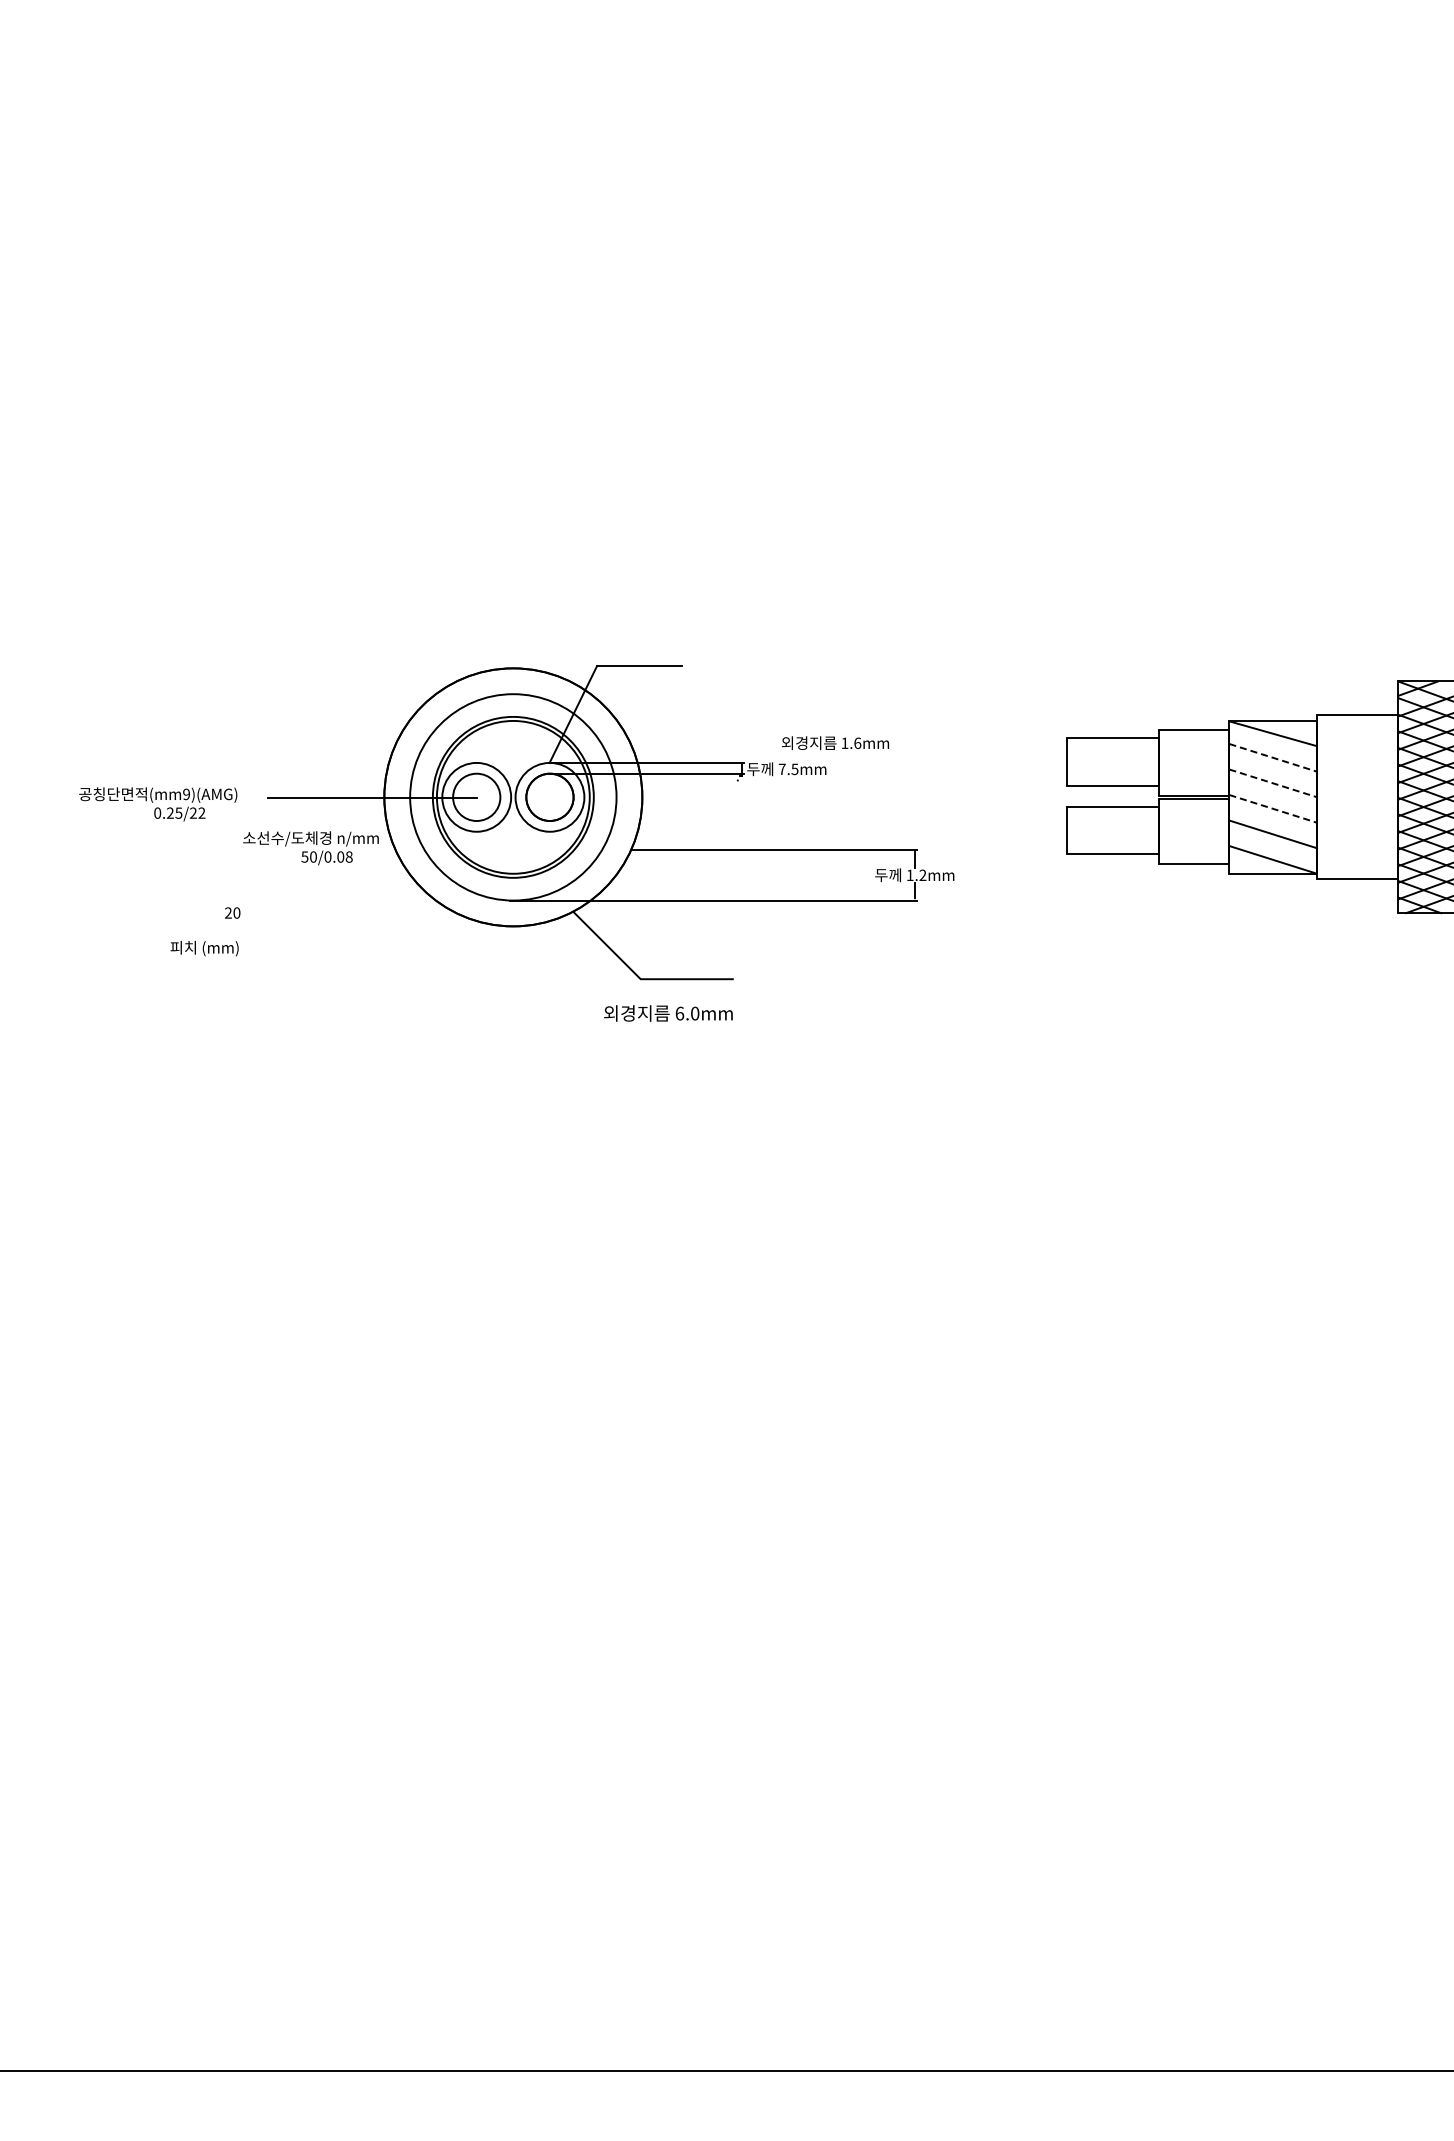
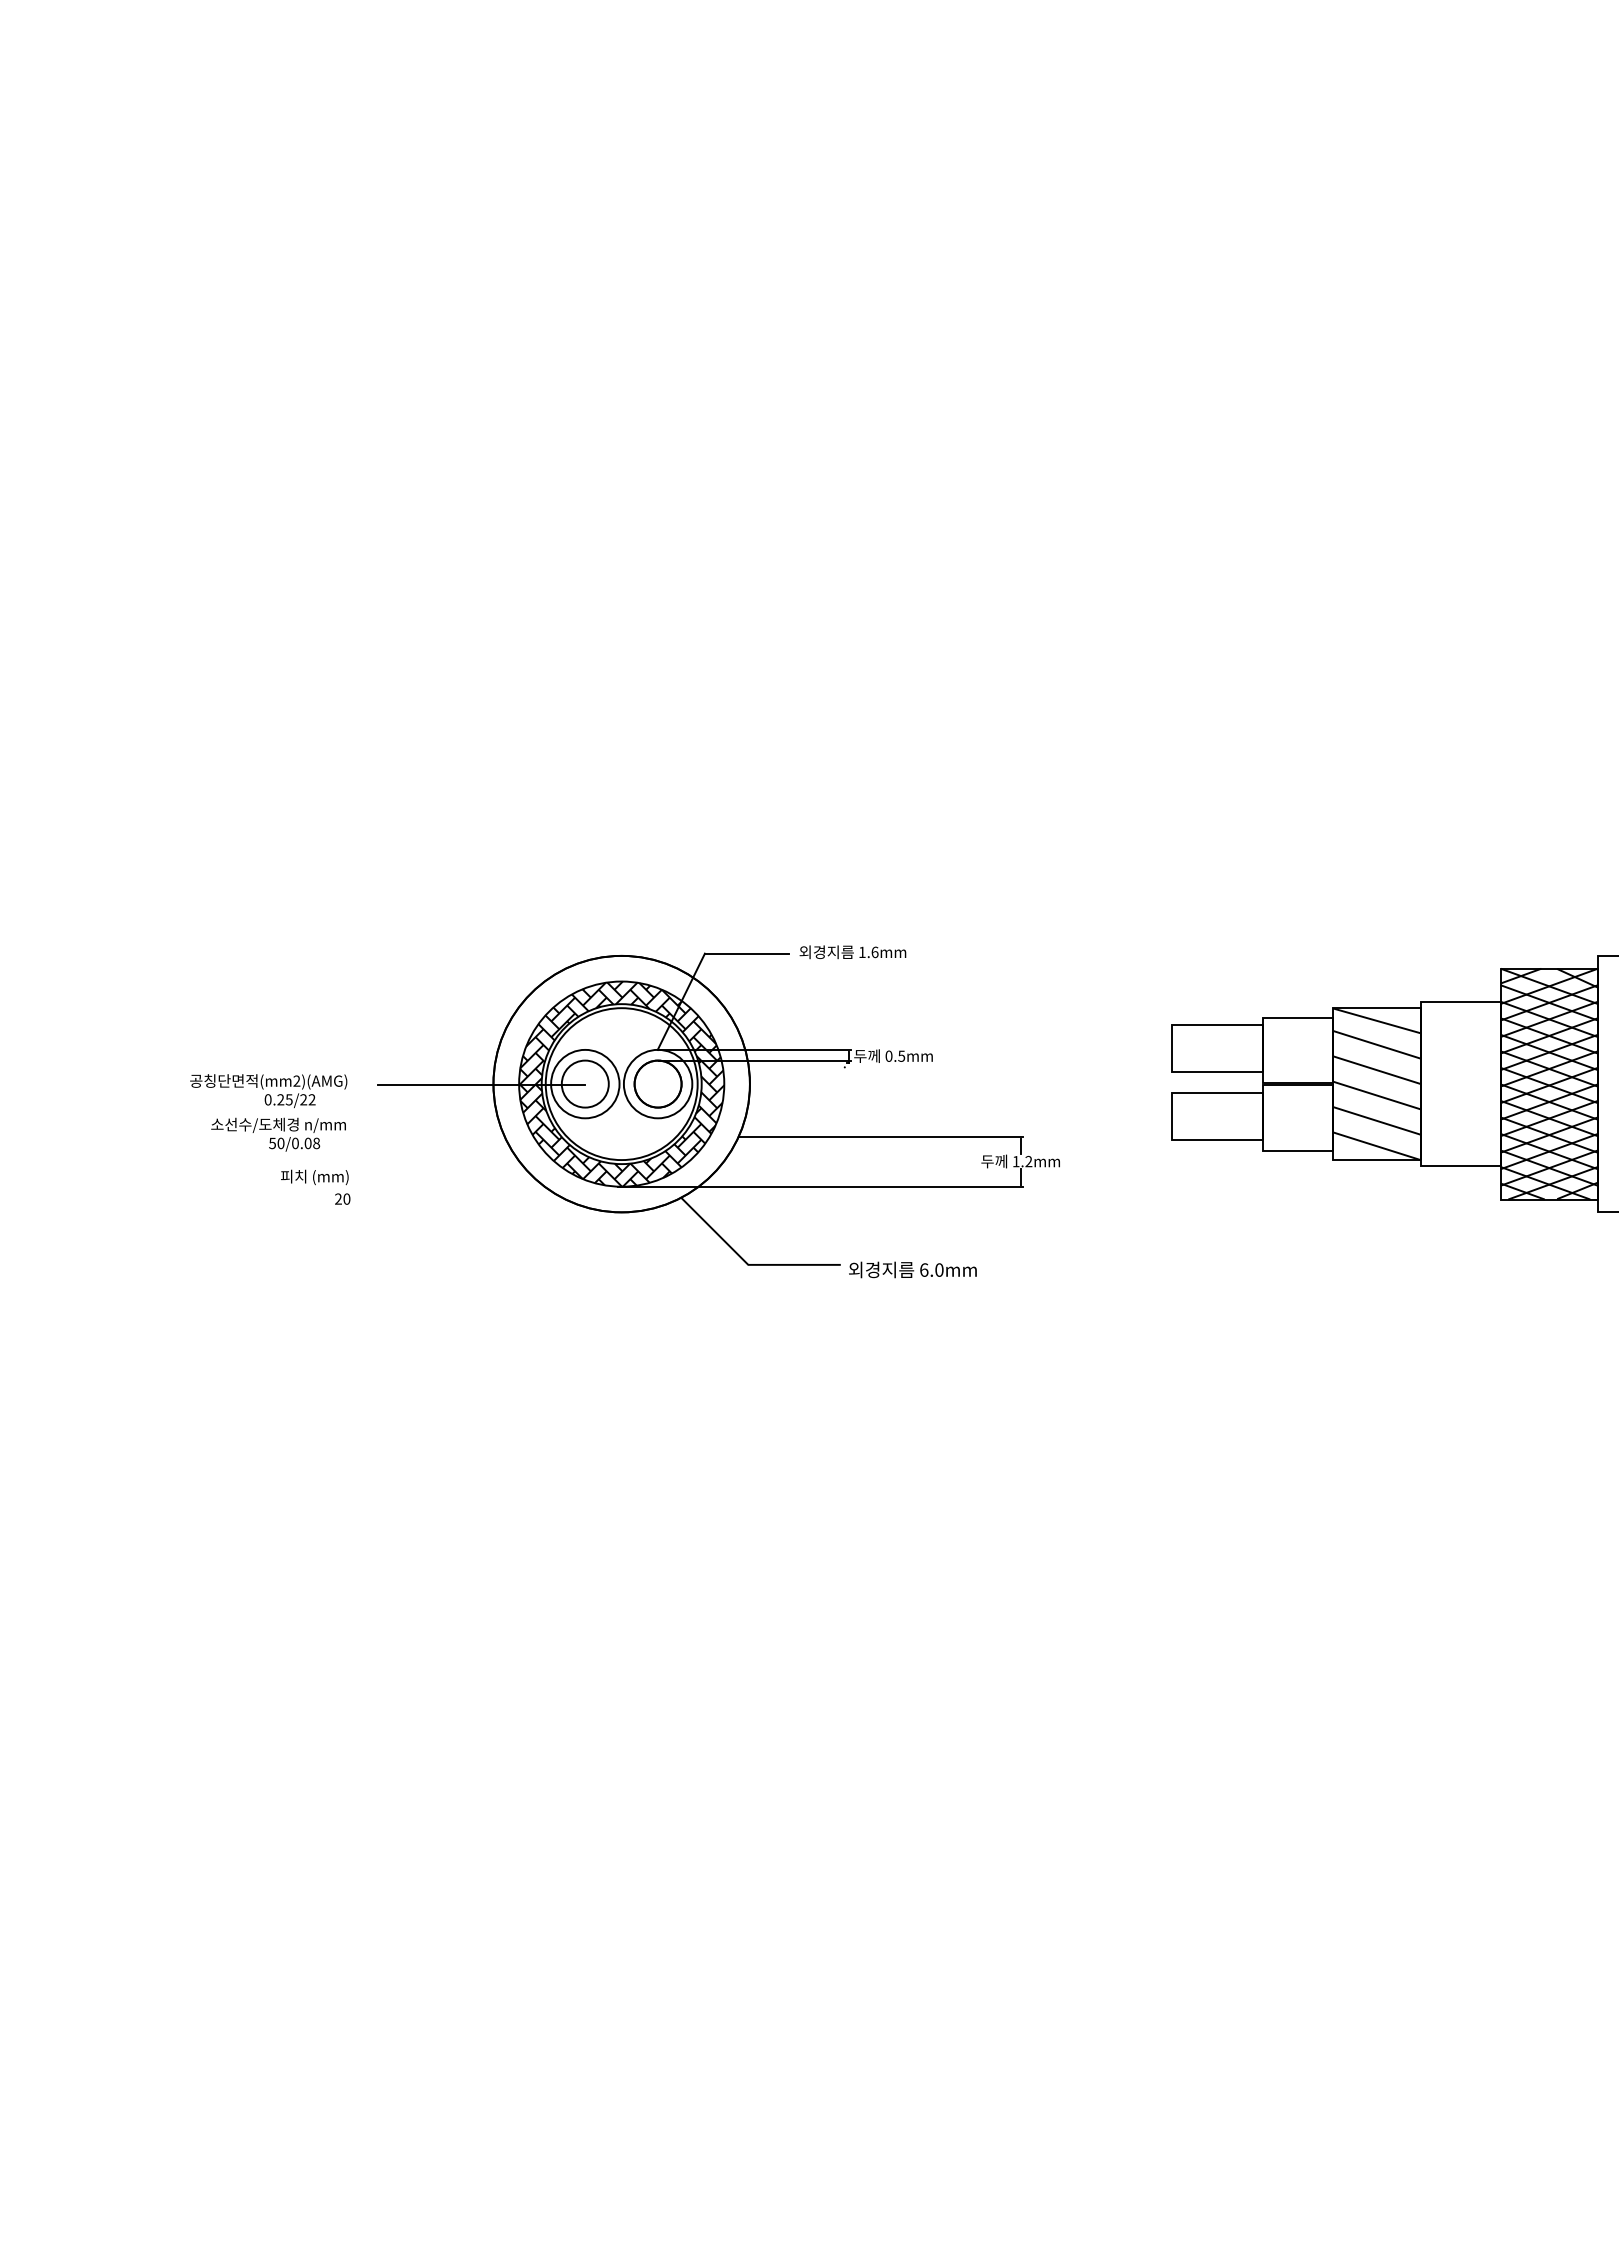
text: (835, 743) -> (852, 952), moved
line: (1273, 757) -> (1377, 1044), dashed -> solid
text: (781, 768) -> (888, 1055), 7.5mm -> 0.5mm
line: (1273, 783) -> (1377, 1070), dashed -> solid
text: (186, 794) -> (296, 1081), (mm9)(AMG) -> (mm2)(AMG)
hatch: (513, 796) -> (621, 1083), added
line: (1273, 808) -> (1377, 1095), dashed -> solid
text: (310, 848) -> (278, 1134), moved
text: (204, 948) -> (314, 1177), moved
text: (668, 1013) -> (912, 1269), moved

